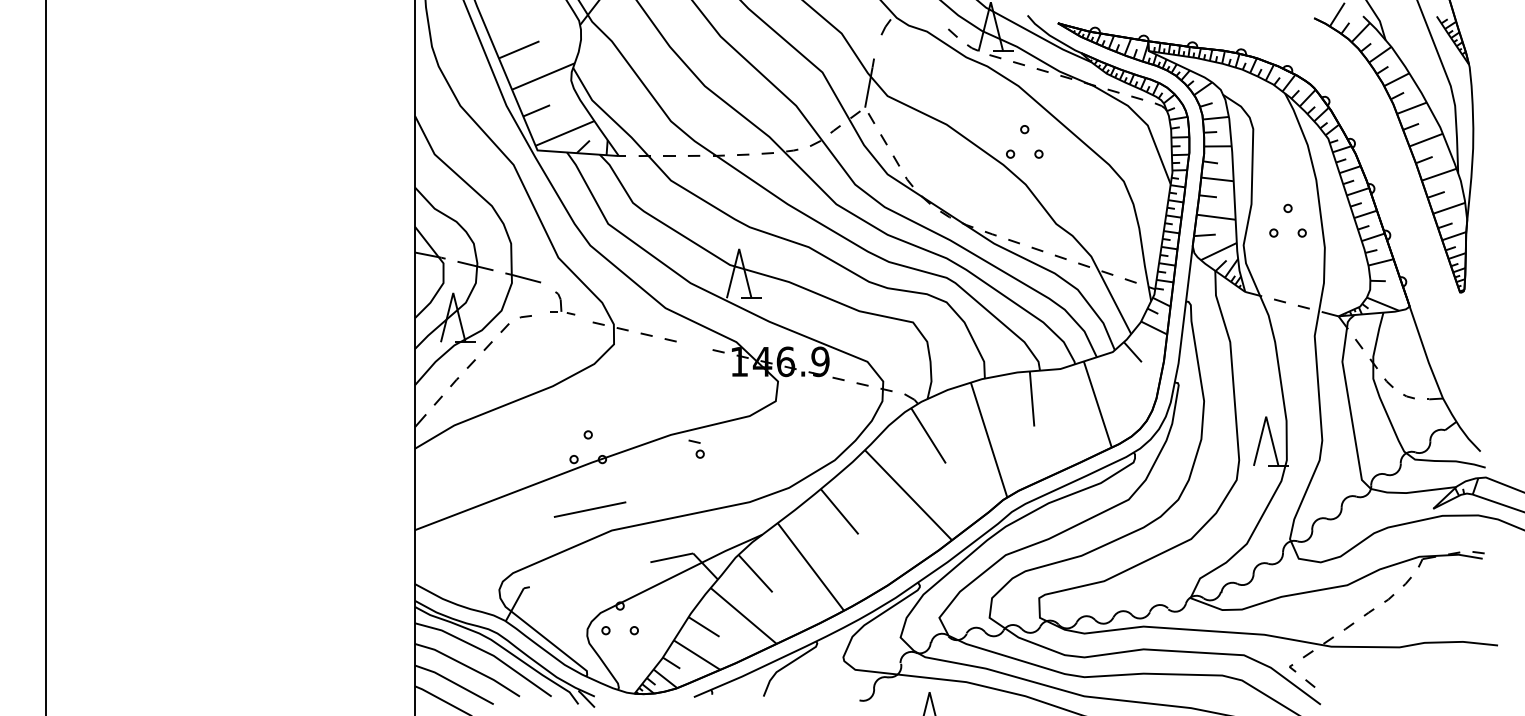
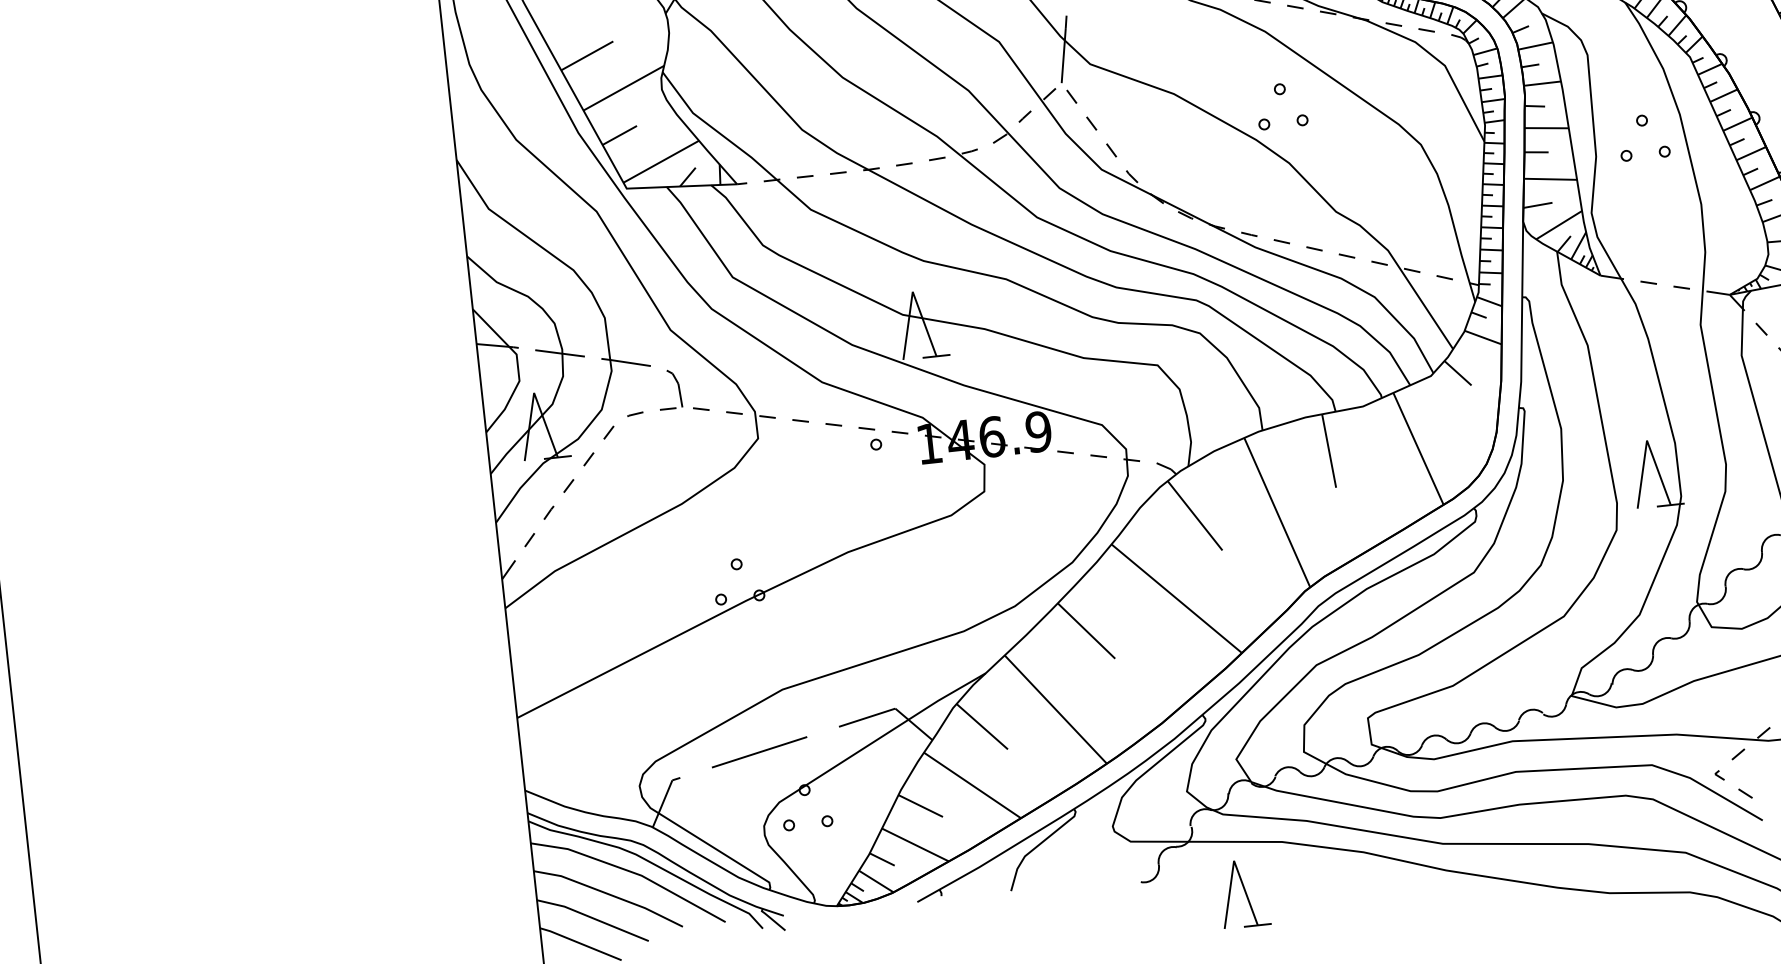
part: (1287, 212) -> (1641, 126), moved
part: (562, 303) -> (682, 391), size x1.43
part: (696, 448) -> (870, 437), moved
line: (589, 509) -> (758, 752), moved

